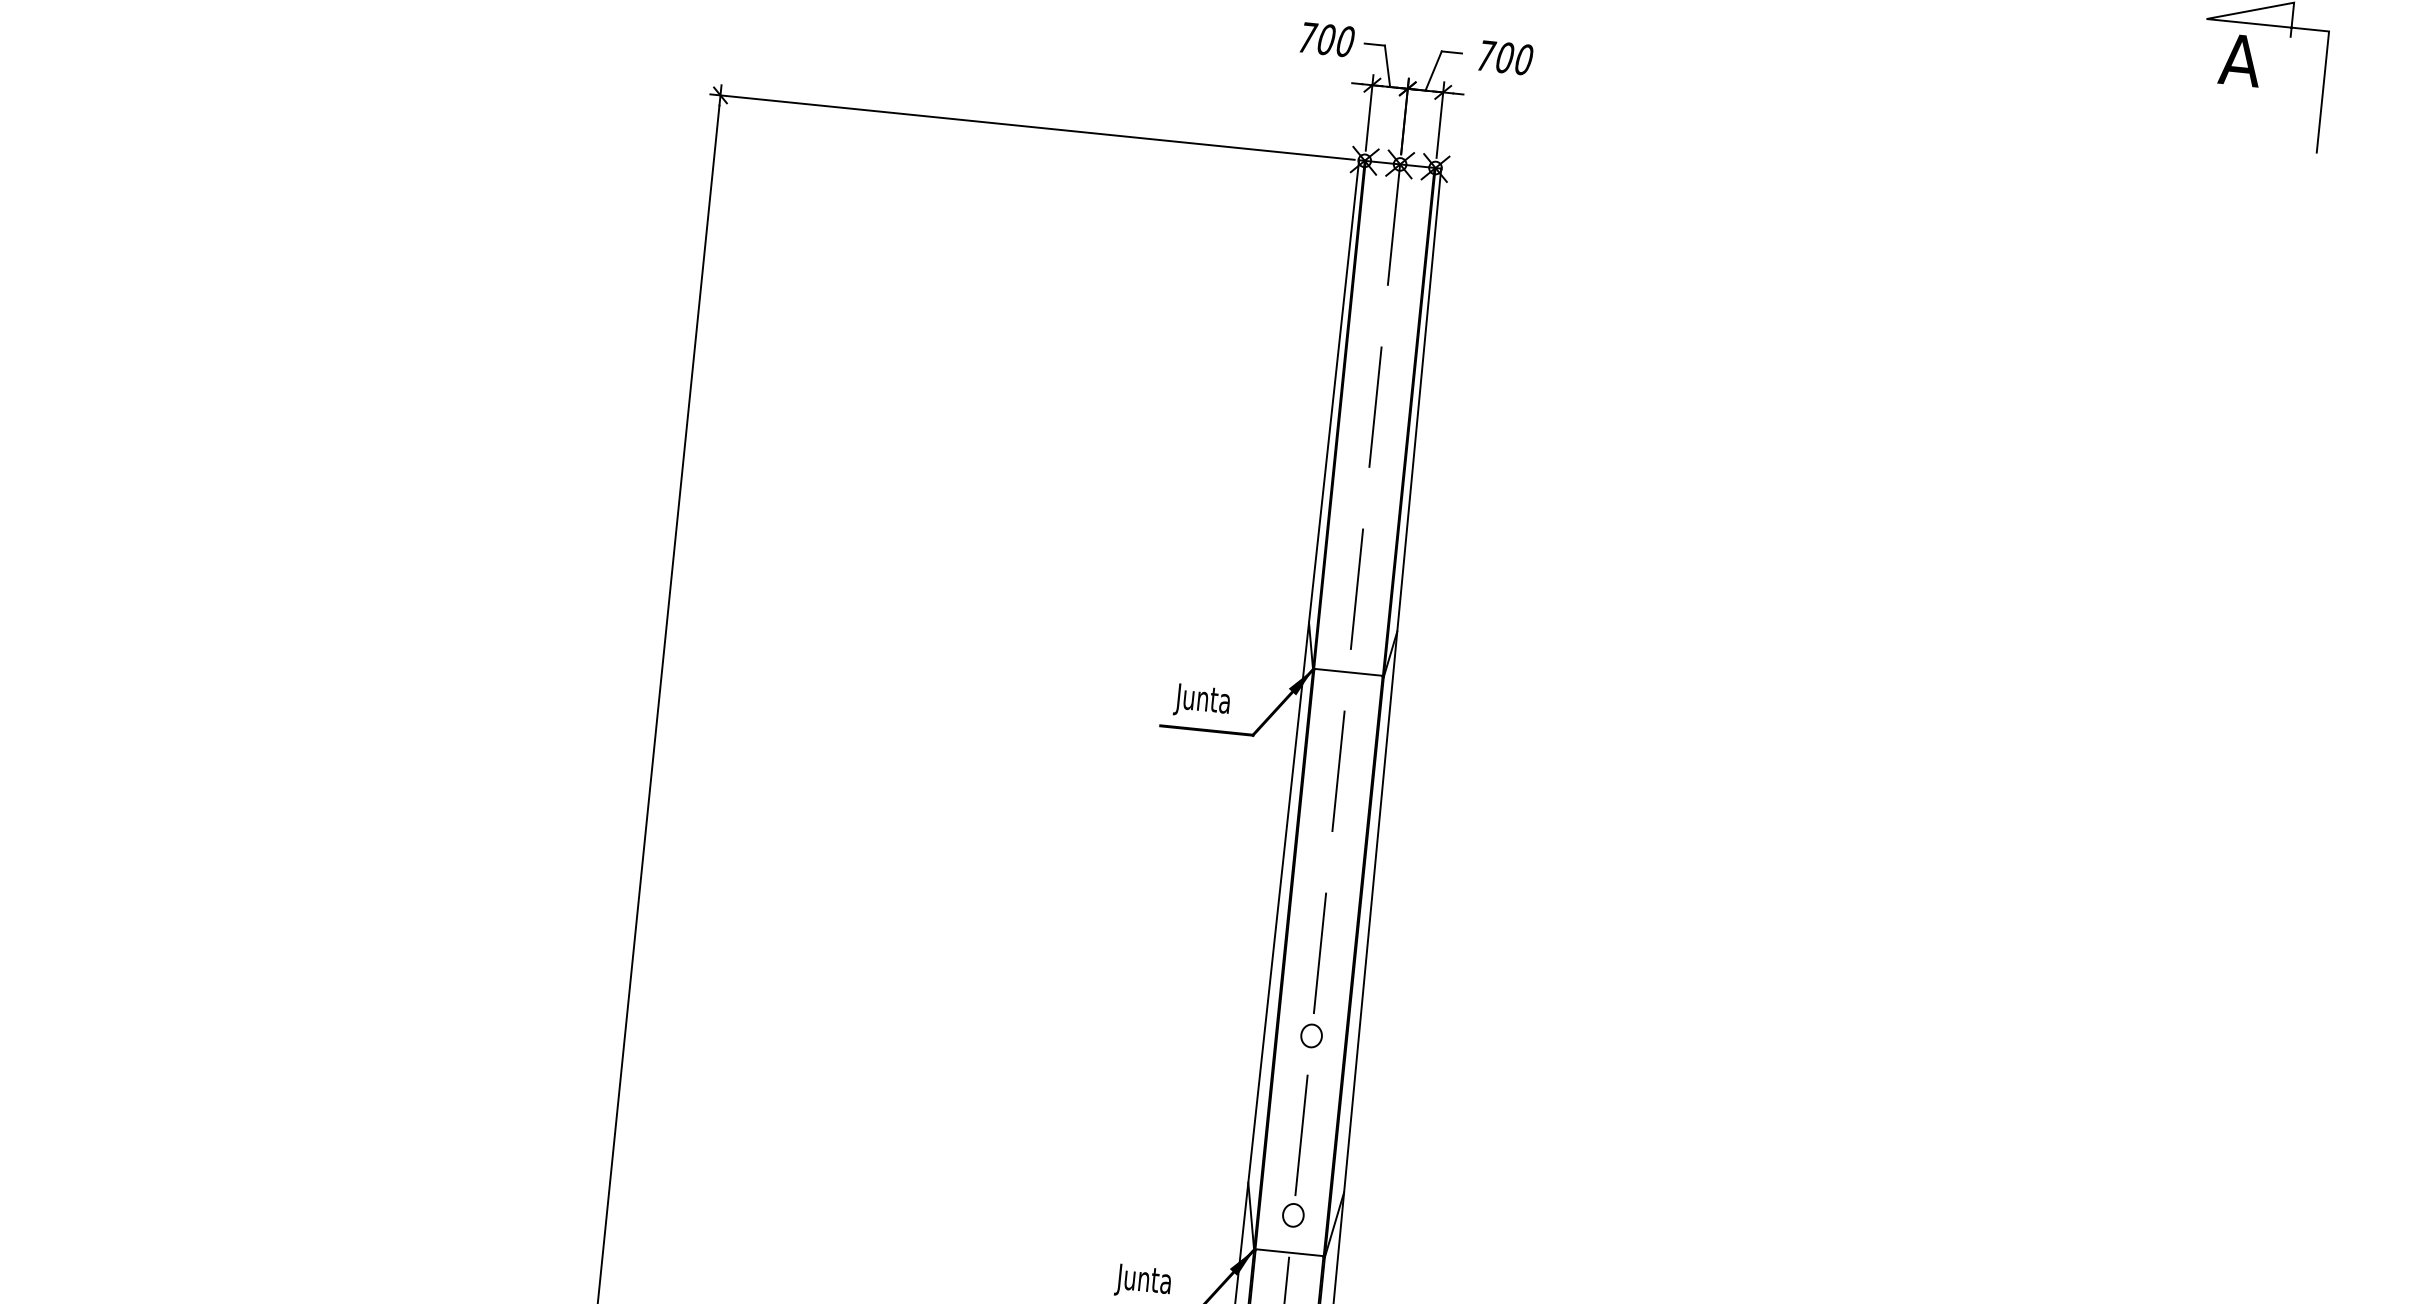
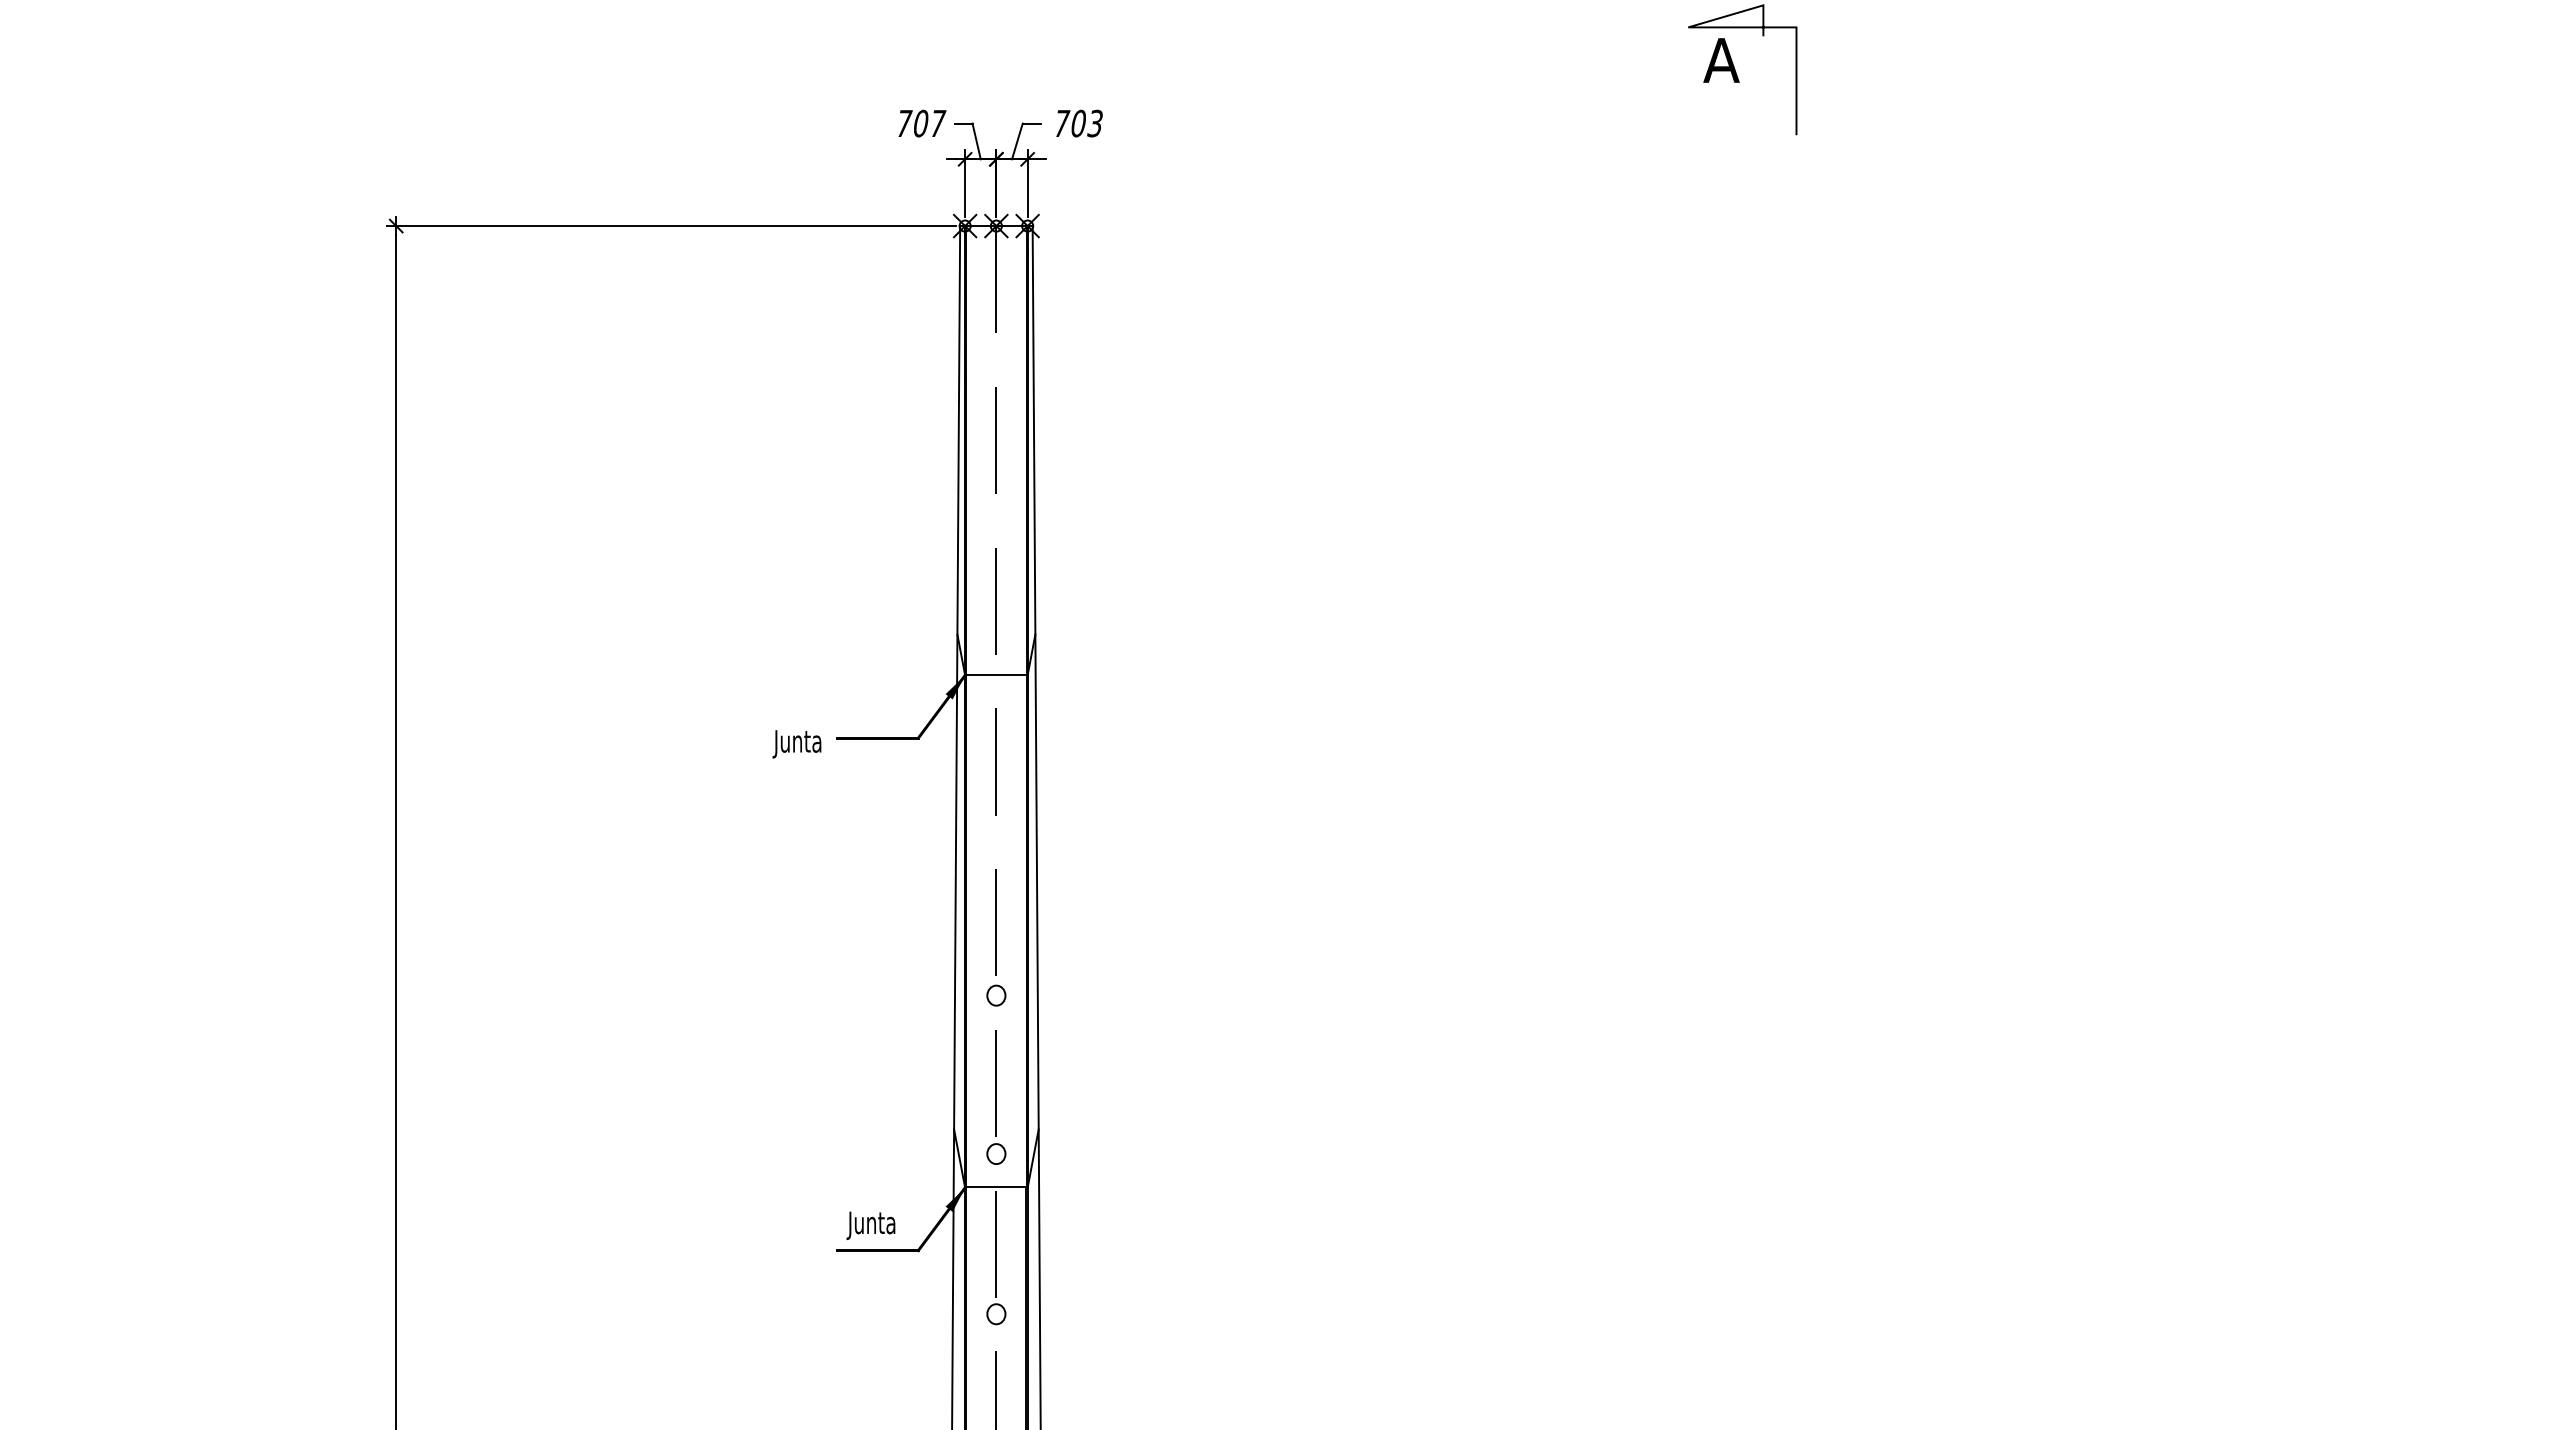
text: (1346, 41) -> (938, 123), 700 -> 707
text: (1523, 59) -> (1094, 123), 700 -> 703
text: (1201, 701) -> (796, 744), moved

